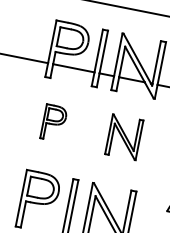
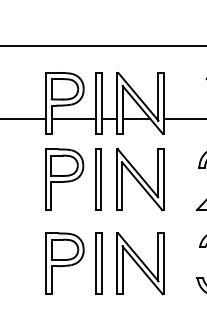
part: (53, 123) -> (64, 179), size x1.67
part: (85, 129) -> (98, 179), added
part: (124, 137) -> (140, 179), size x1.43

